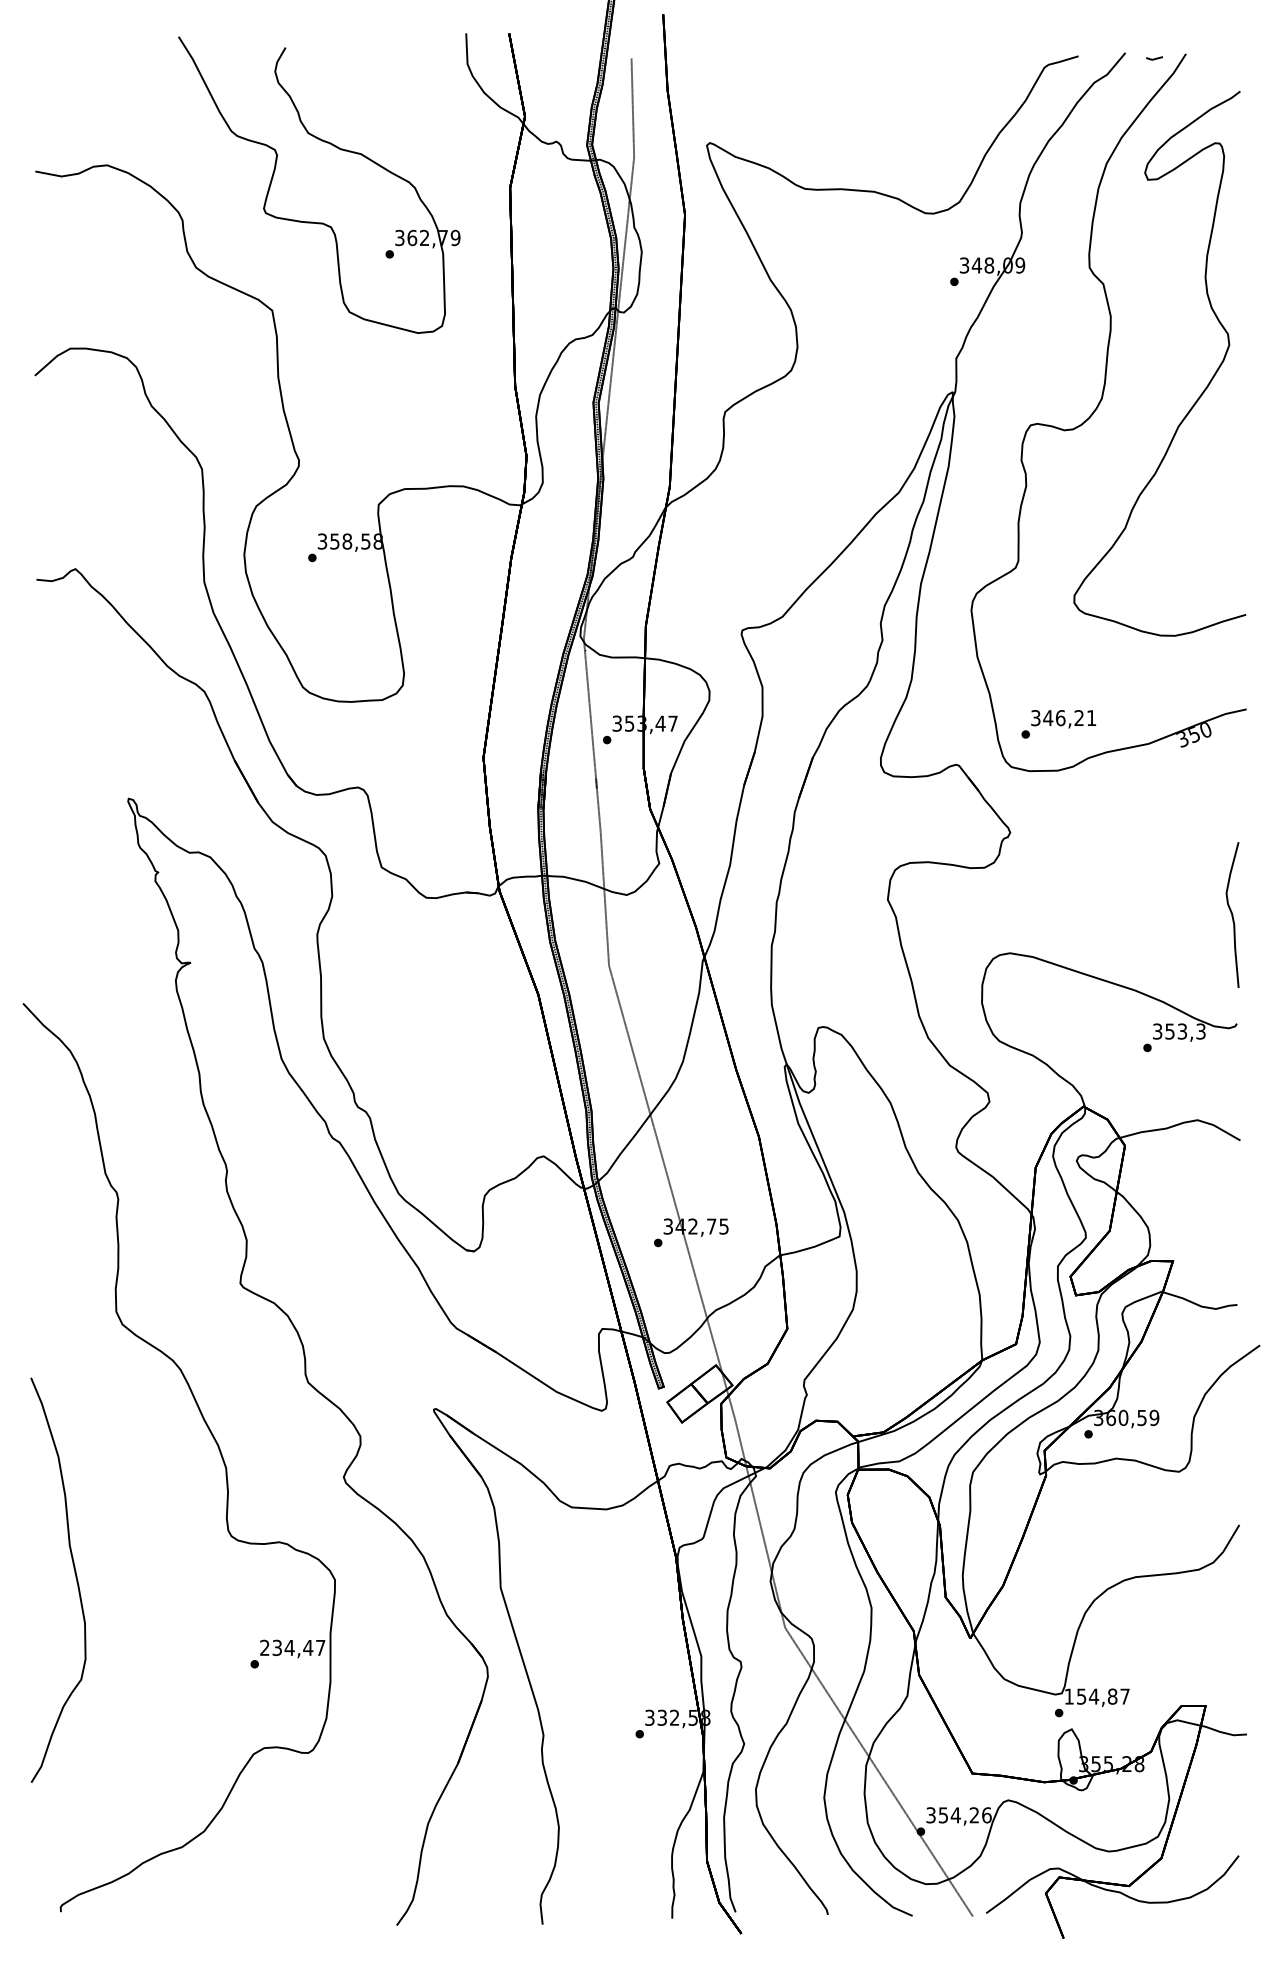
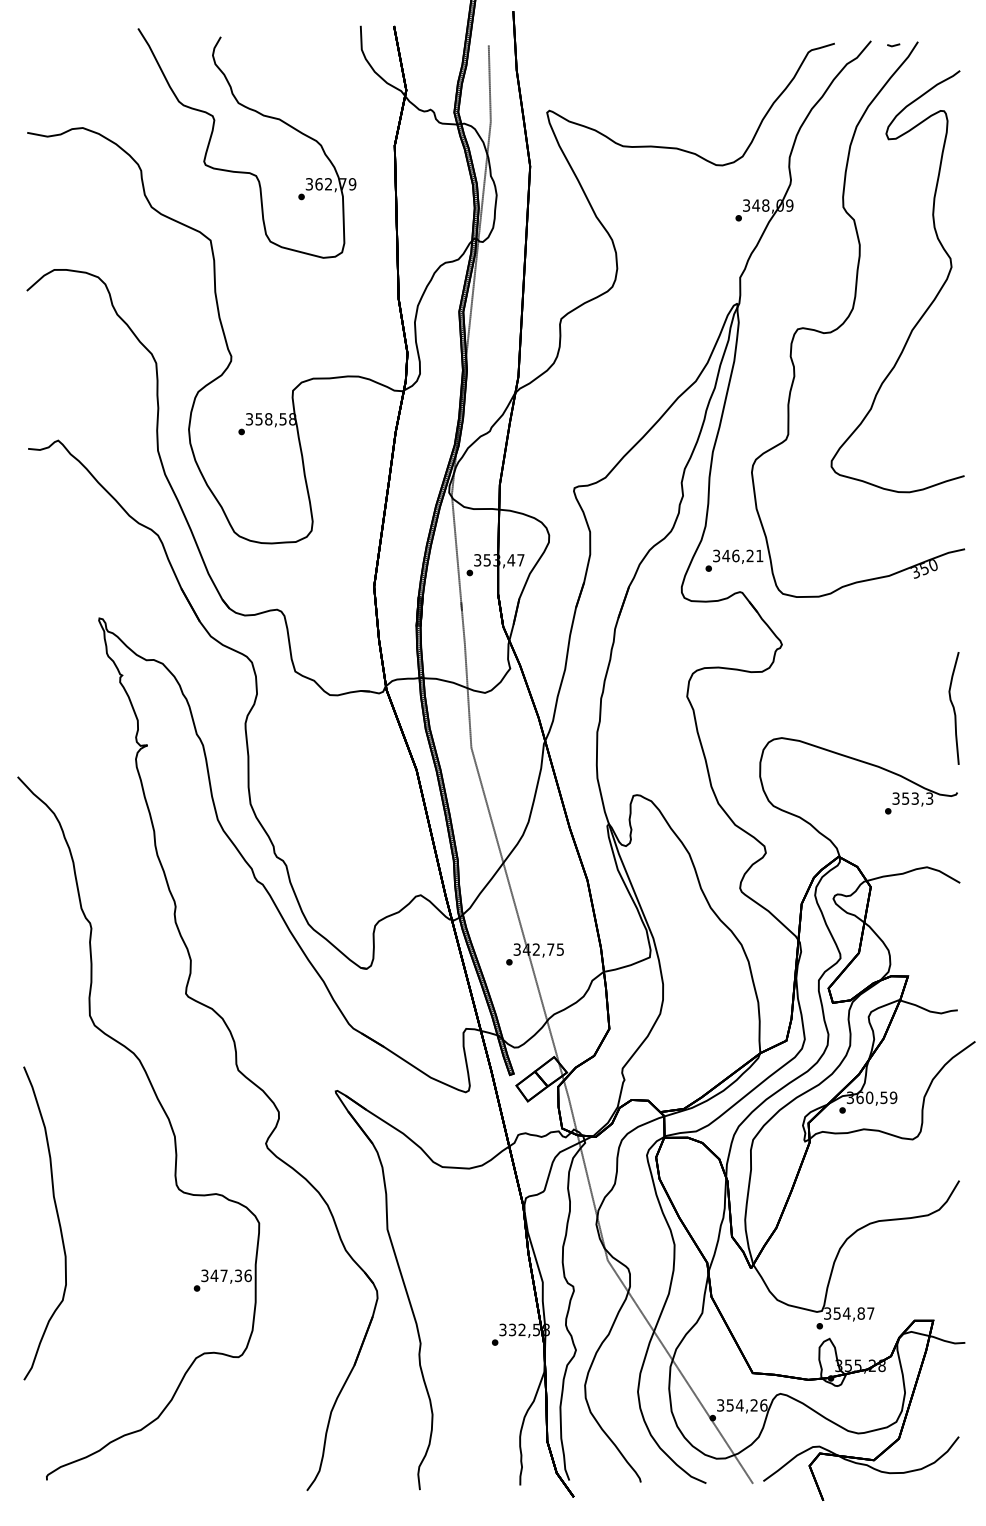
text: (1058, 724) -> (734, 560), moved
text: (292, 1647) -> (226, 1275), 234,47 -> 347,36
text: (1068, 1696) -> (827, 1313), 154,87 -> 354,87

